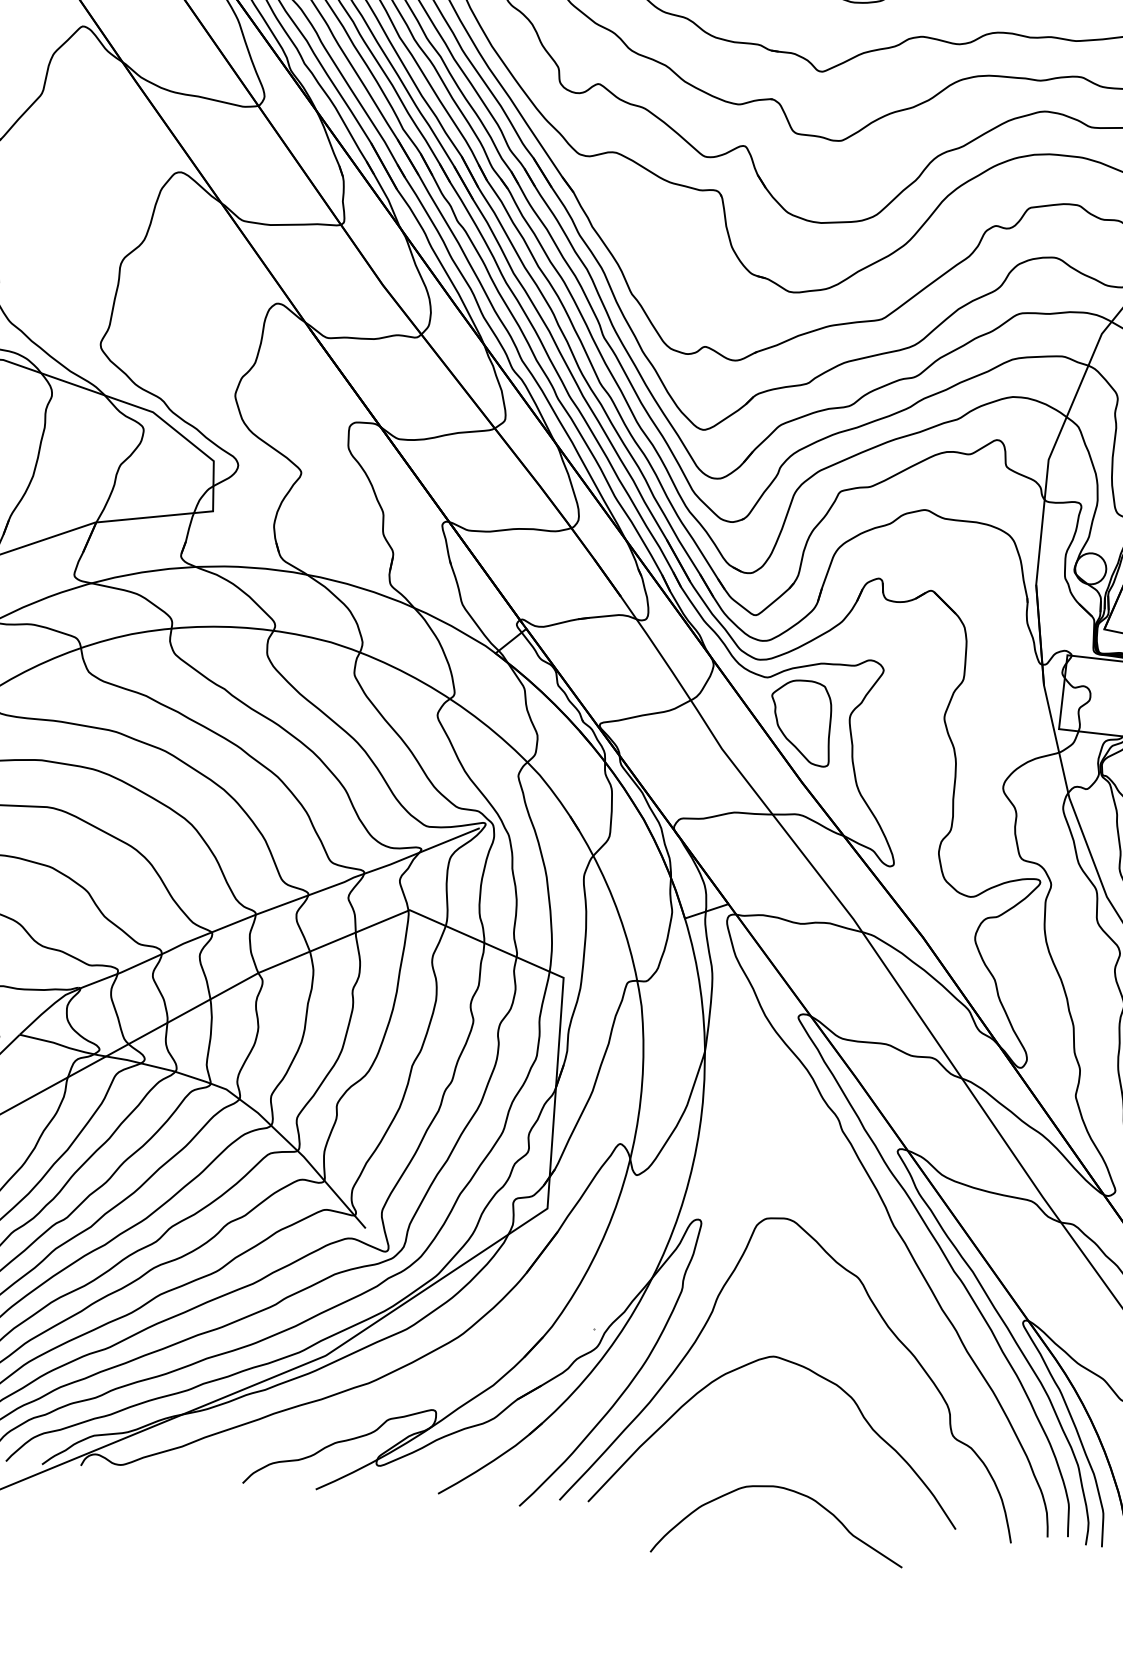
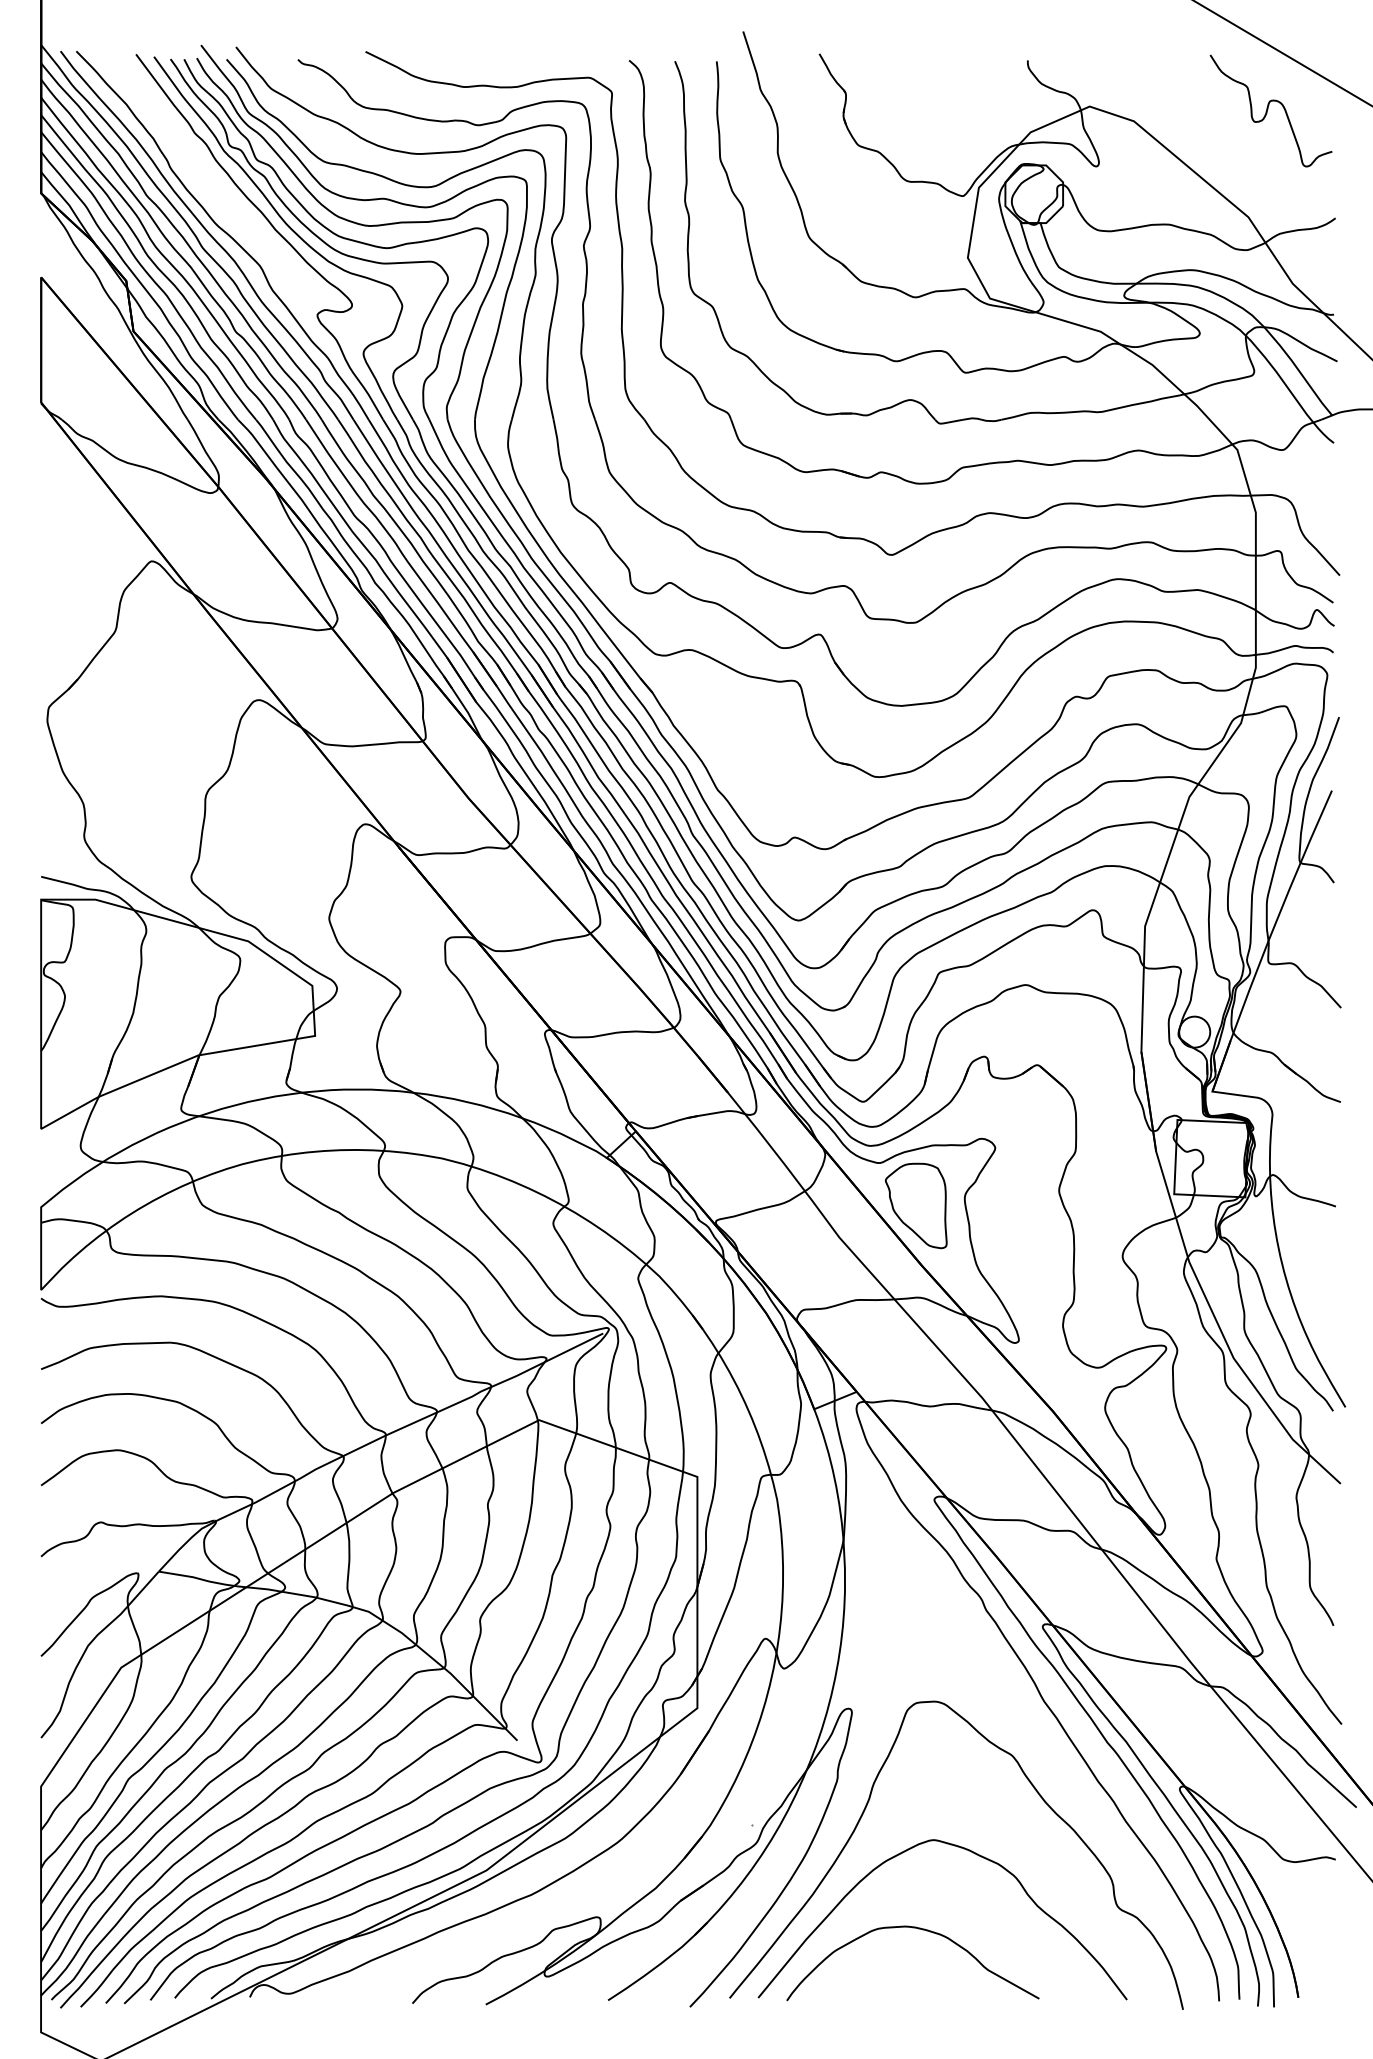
curve: (790, 1491) -> (922, 1930), moved

